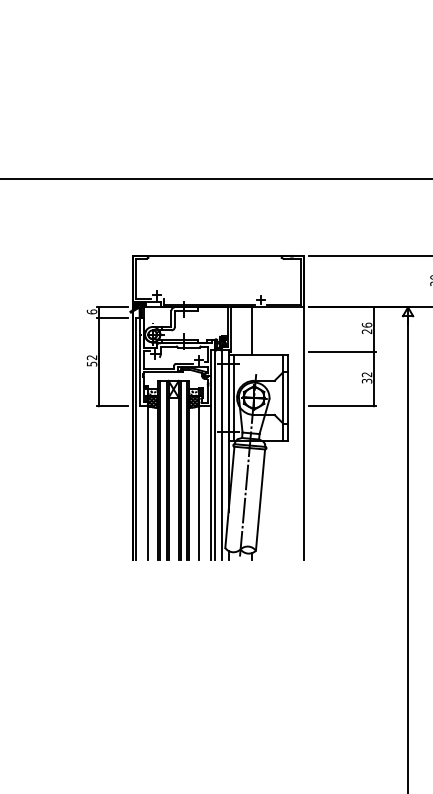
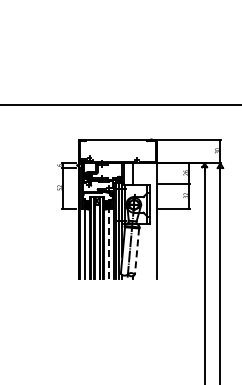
line: (198, 482) -> (108, 243), solid -> dashed
line: (259, 501) -> (136, 252), solid -> dashed

